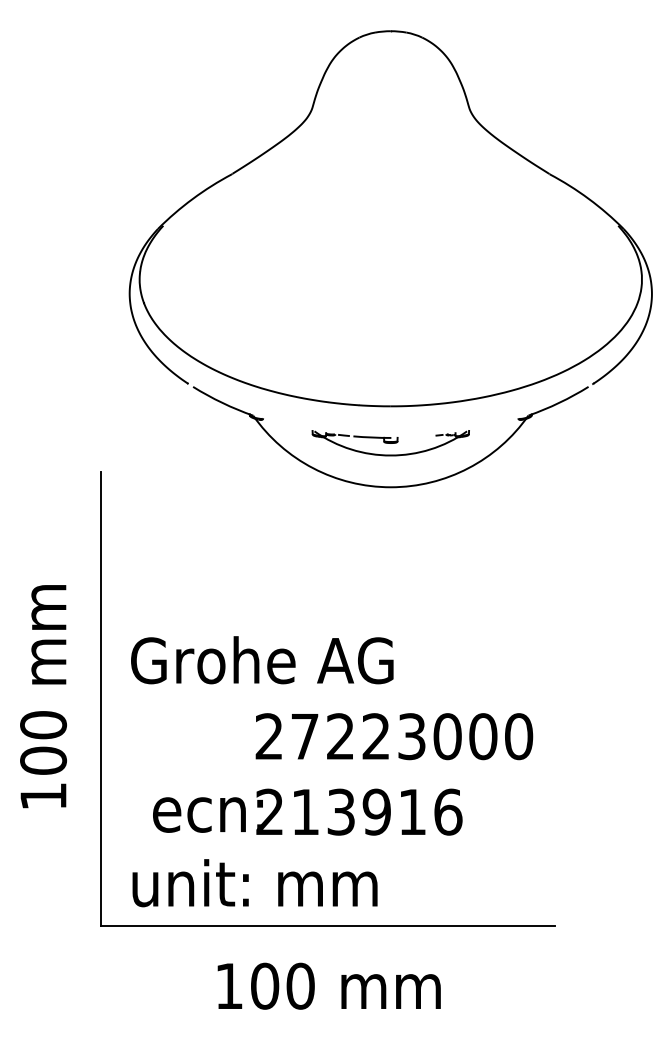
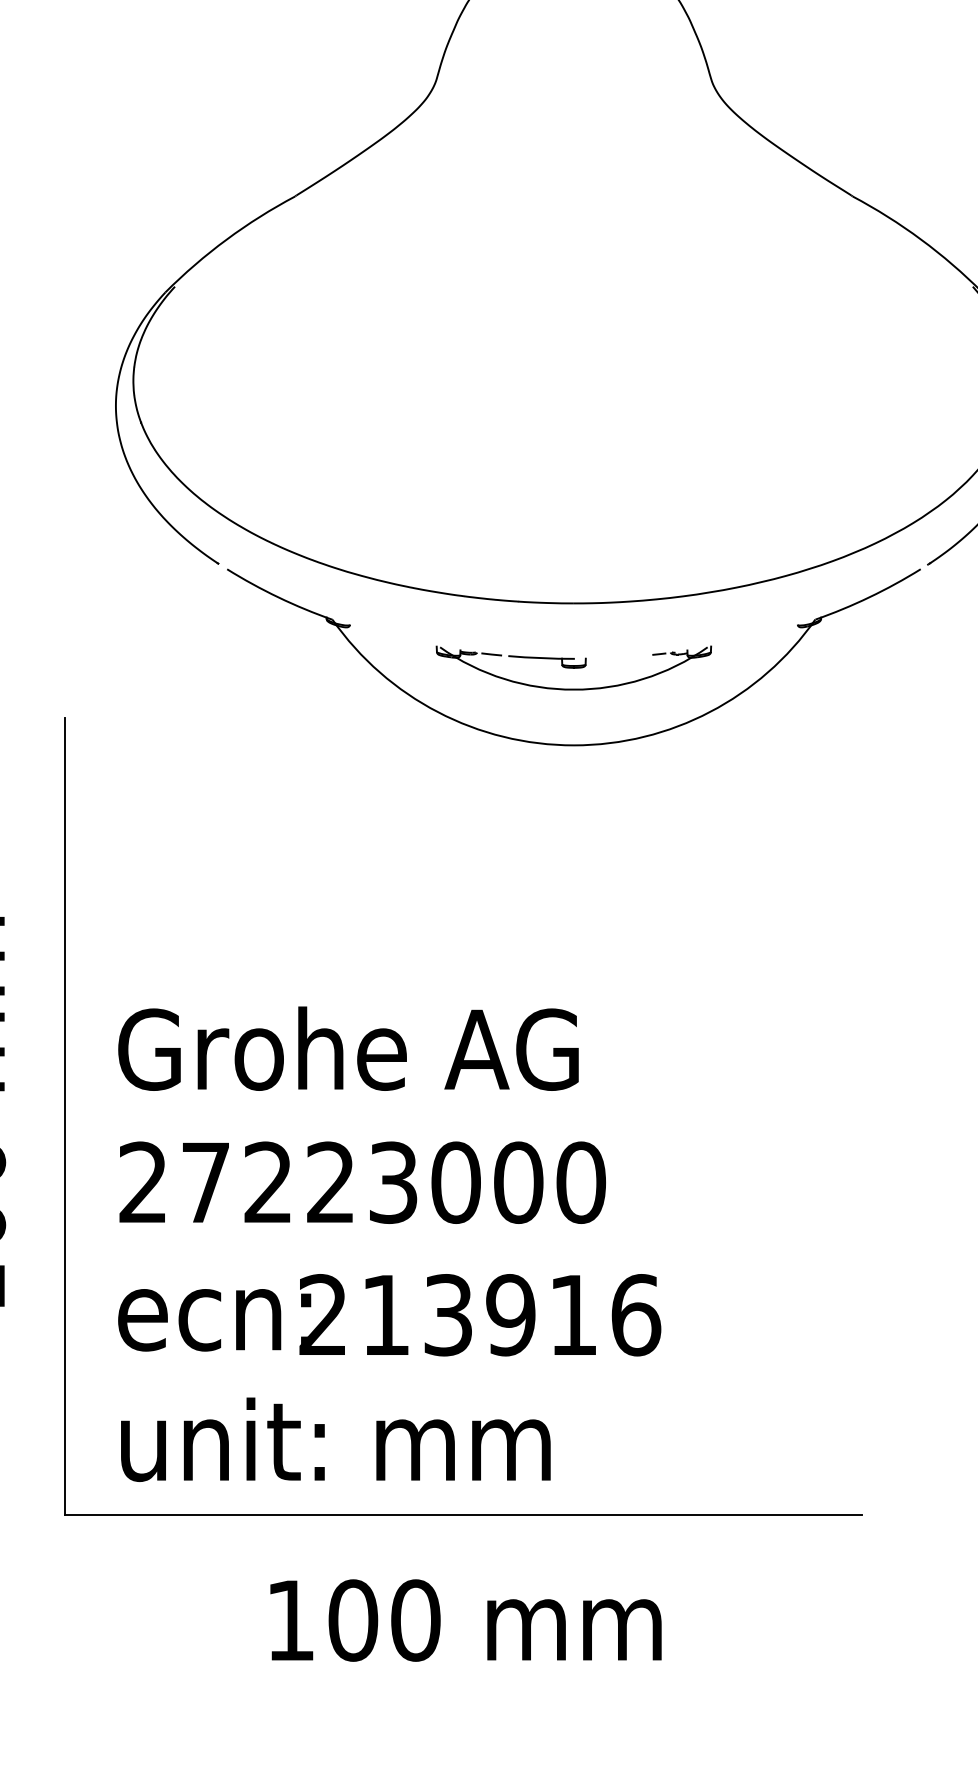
text: (394, 736) -> (362, 1182), moved
text: (307, 811) -> (389, 1314), moved

